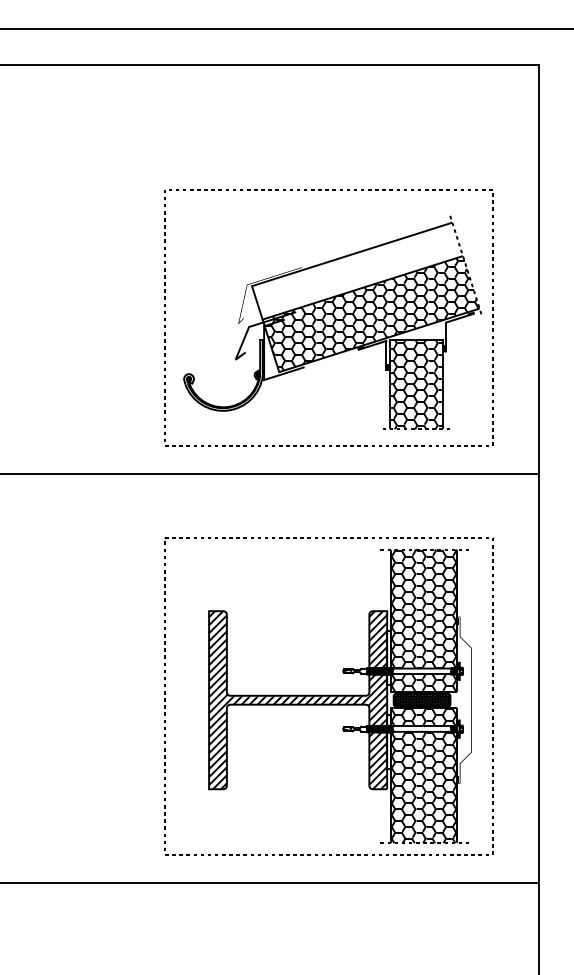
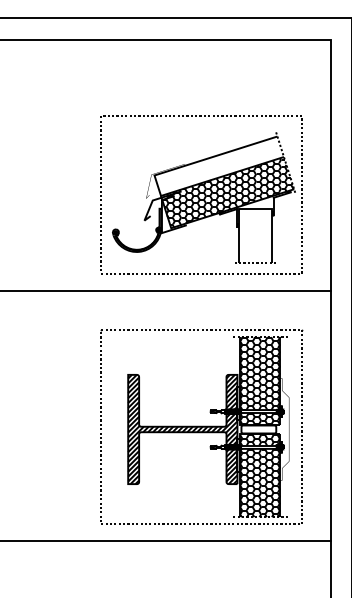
hatch: (414, 383) -> (254, 235), removed
hatch: (421, 700) -> (258, 429), removed

